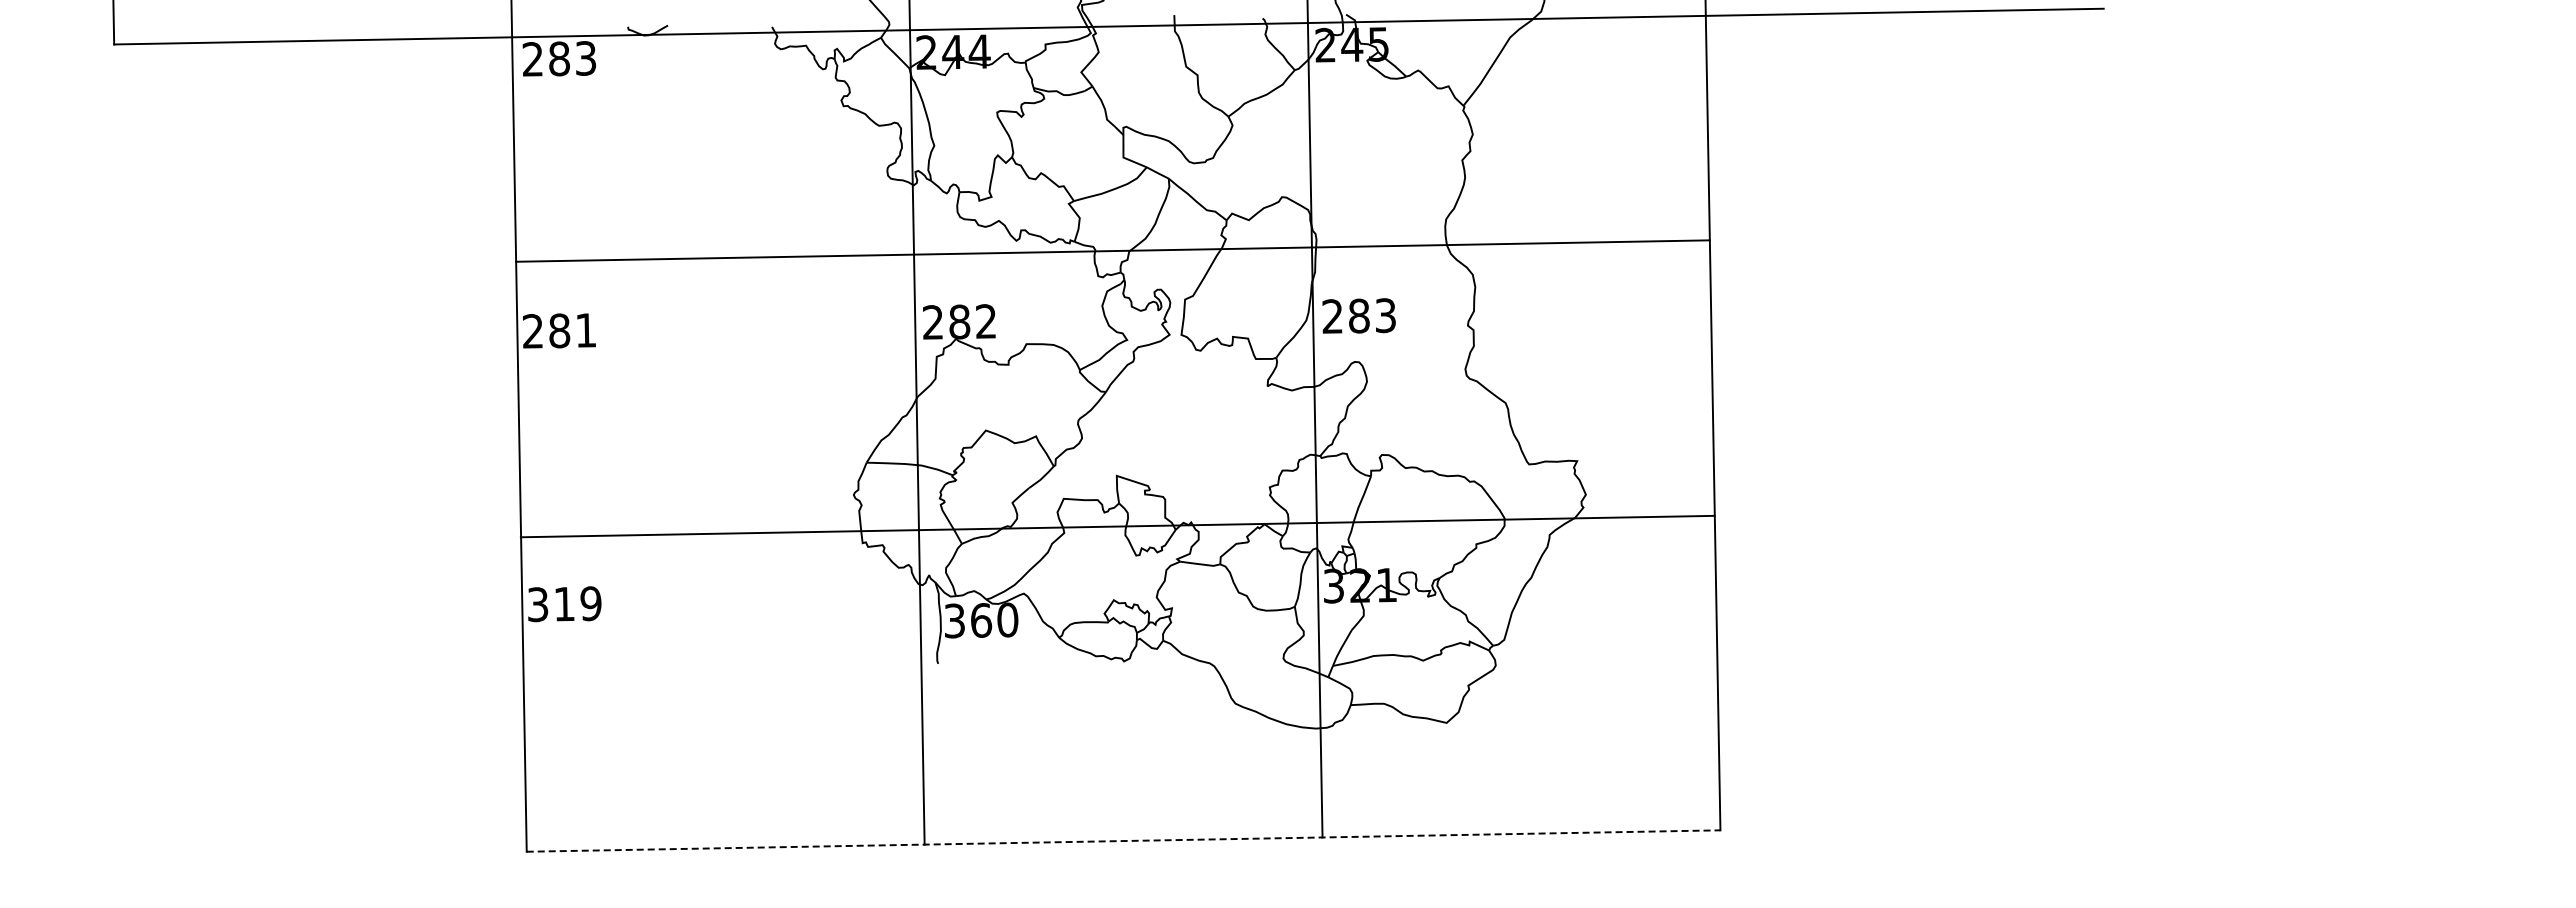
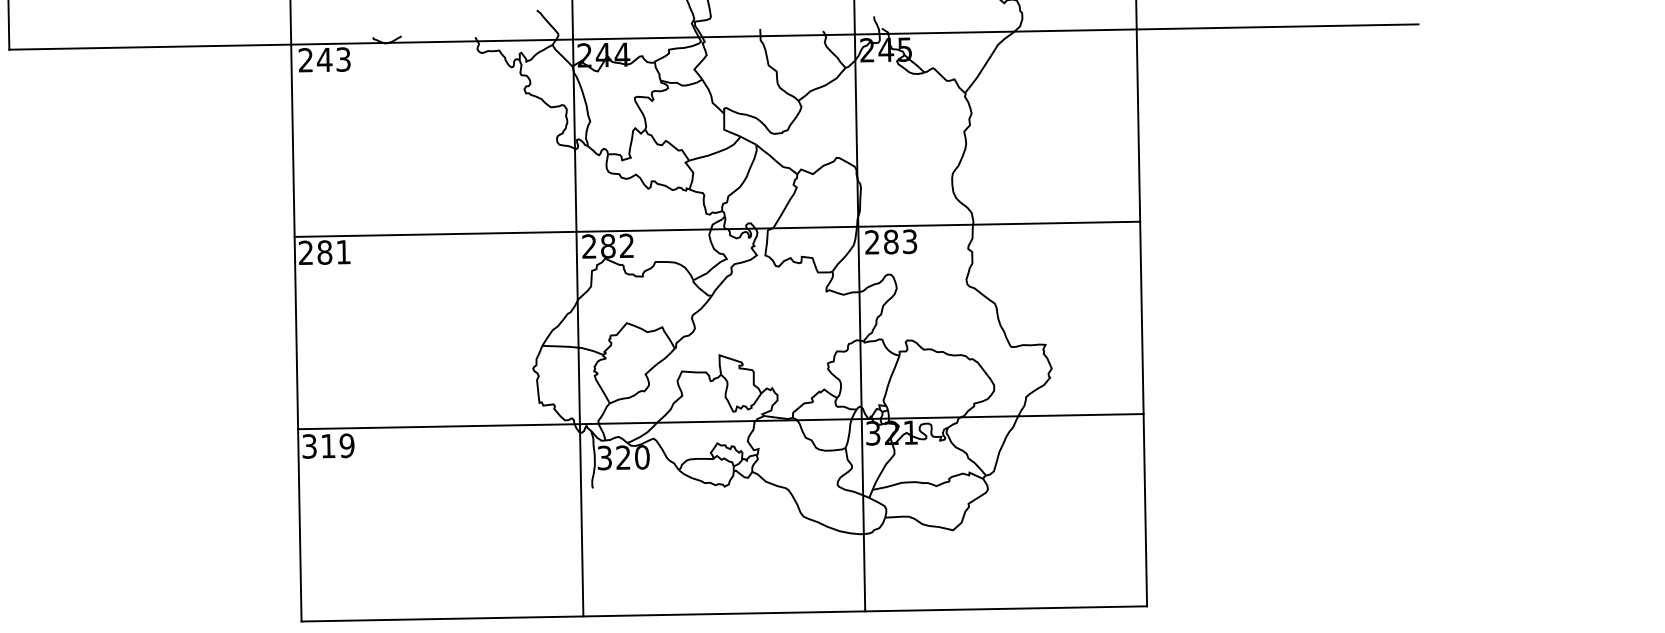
text: (559, 58) -> (324, 59), 283 -> 243
line: (1112, 250) -> (717, 228), moved
line: (1117, 526) -> (720, 421), moved
text: (981, 620) -> (623, 457), 360 -> 320
line: (1123, 841) -> (724, 614), dashed -> solid

